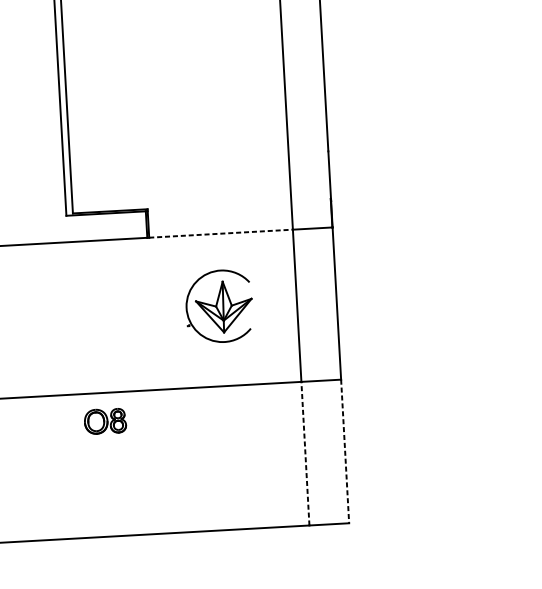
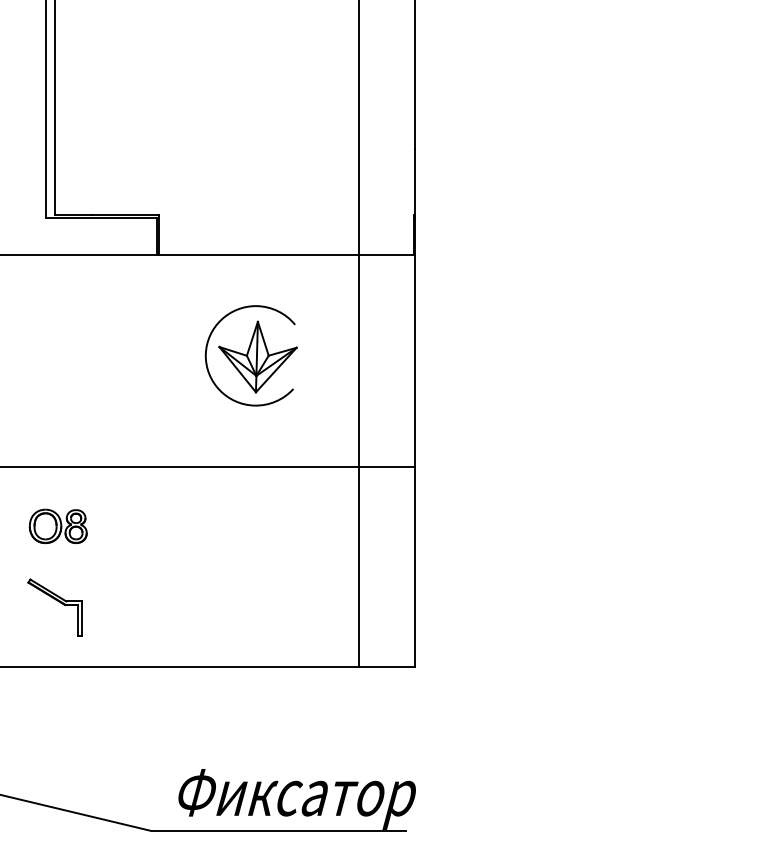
line: (221, 234) -> (259, 255), dashed -> solid
part: (104, 420) -> (57, 525), moved
line: (344, 451) -> (414, 566), dashed -> solid
line: (305, 453) -> (359, 566), dashed -> solid
part: (89, 490) -> (57, 601), added

